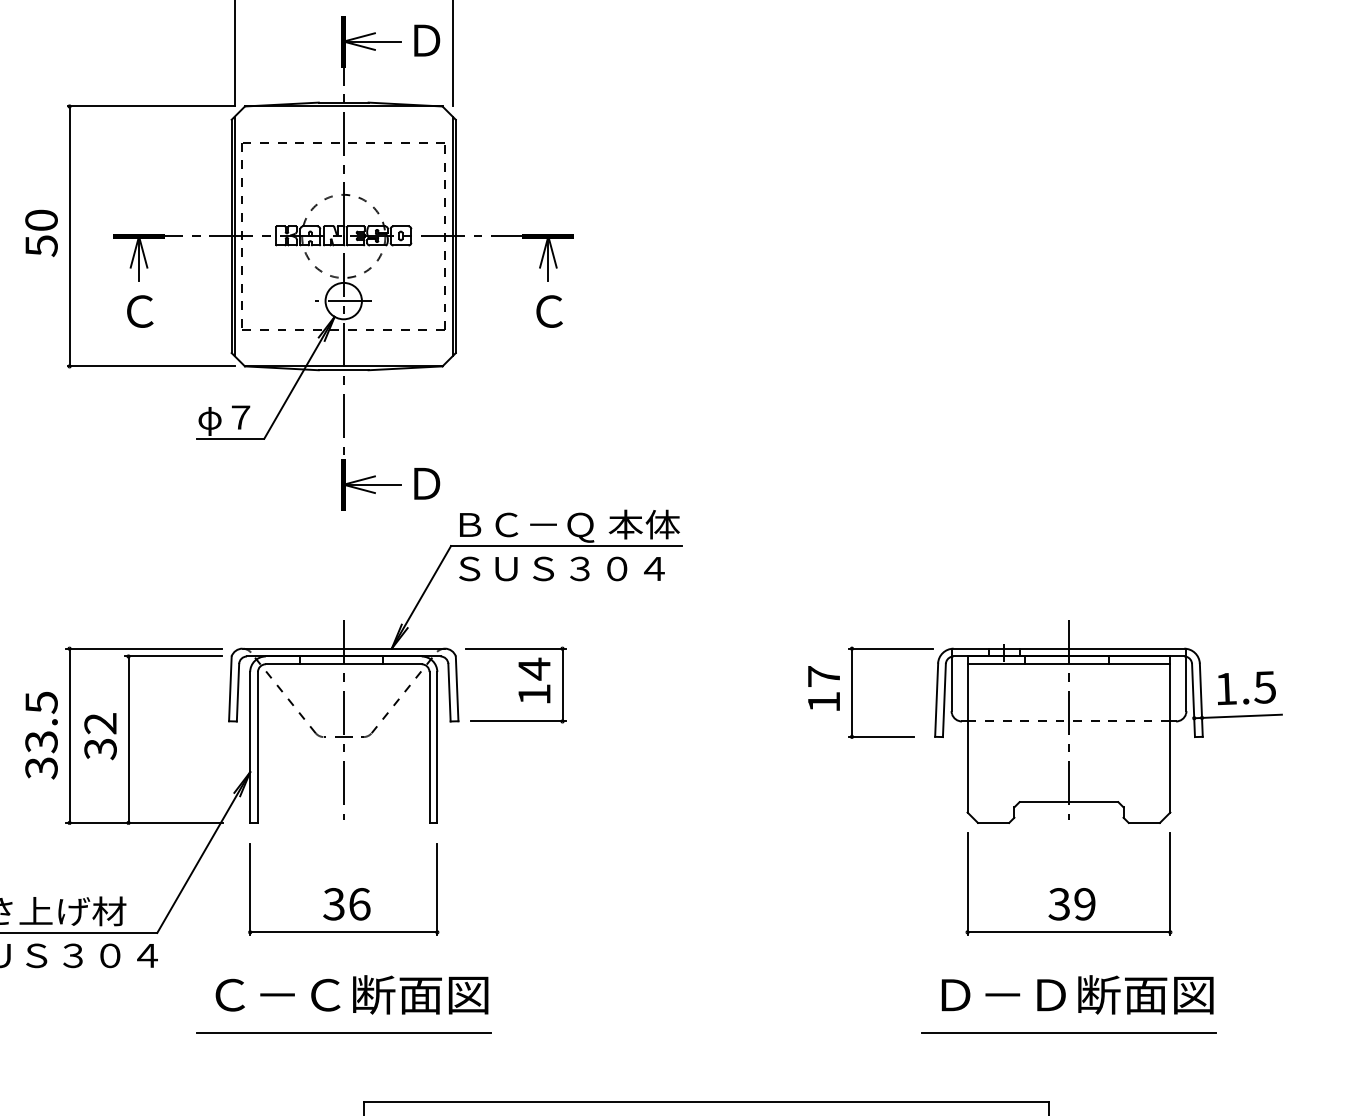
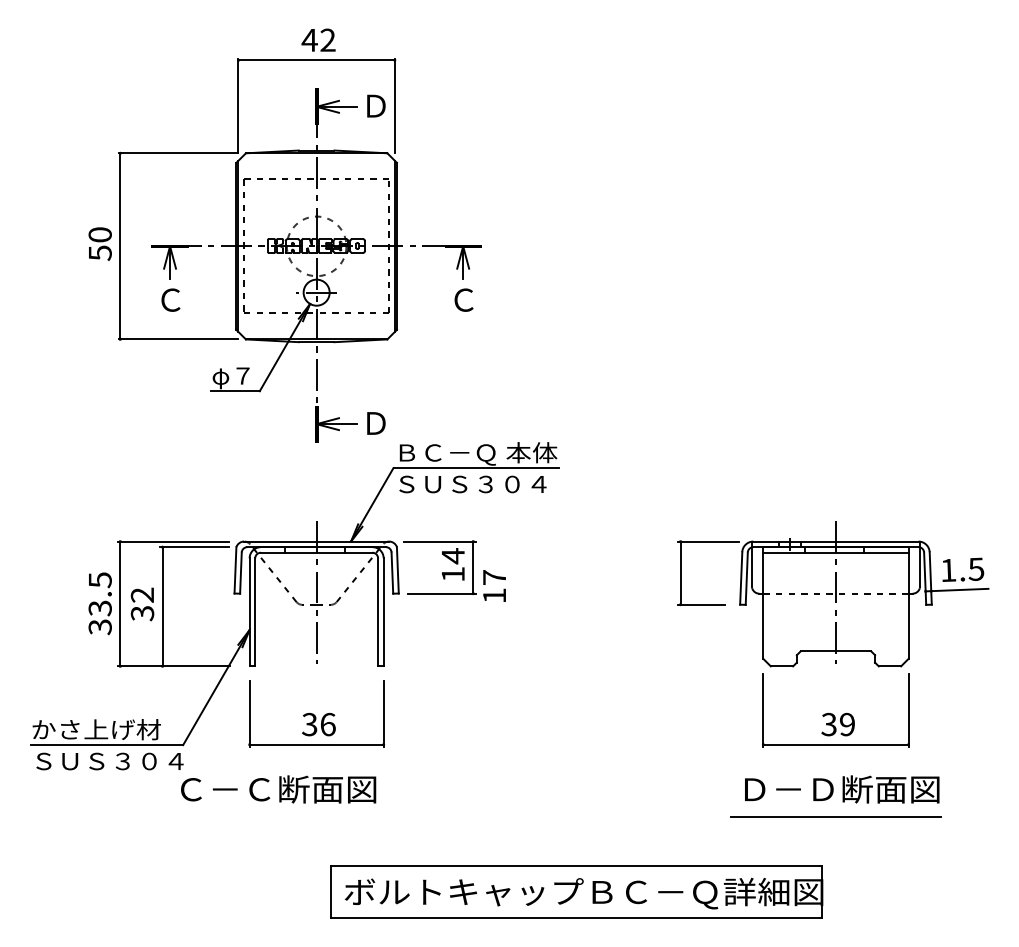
text: (823, 687) -> (494, 585), moved
text: (351, 994) -> (278, 789), moved
line: (343, 1032) -> (316, 816), removed

